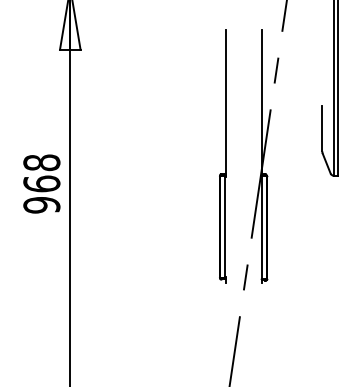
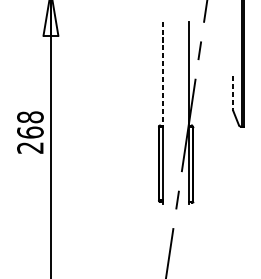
line: (225, 102) -> (162, 73), solid -> dashed
line: (322, 128) -> (233, 92), solid -> dashed
text: (41, 205) -> (30, 148), 968 -> 268

